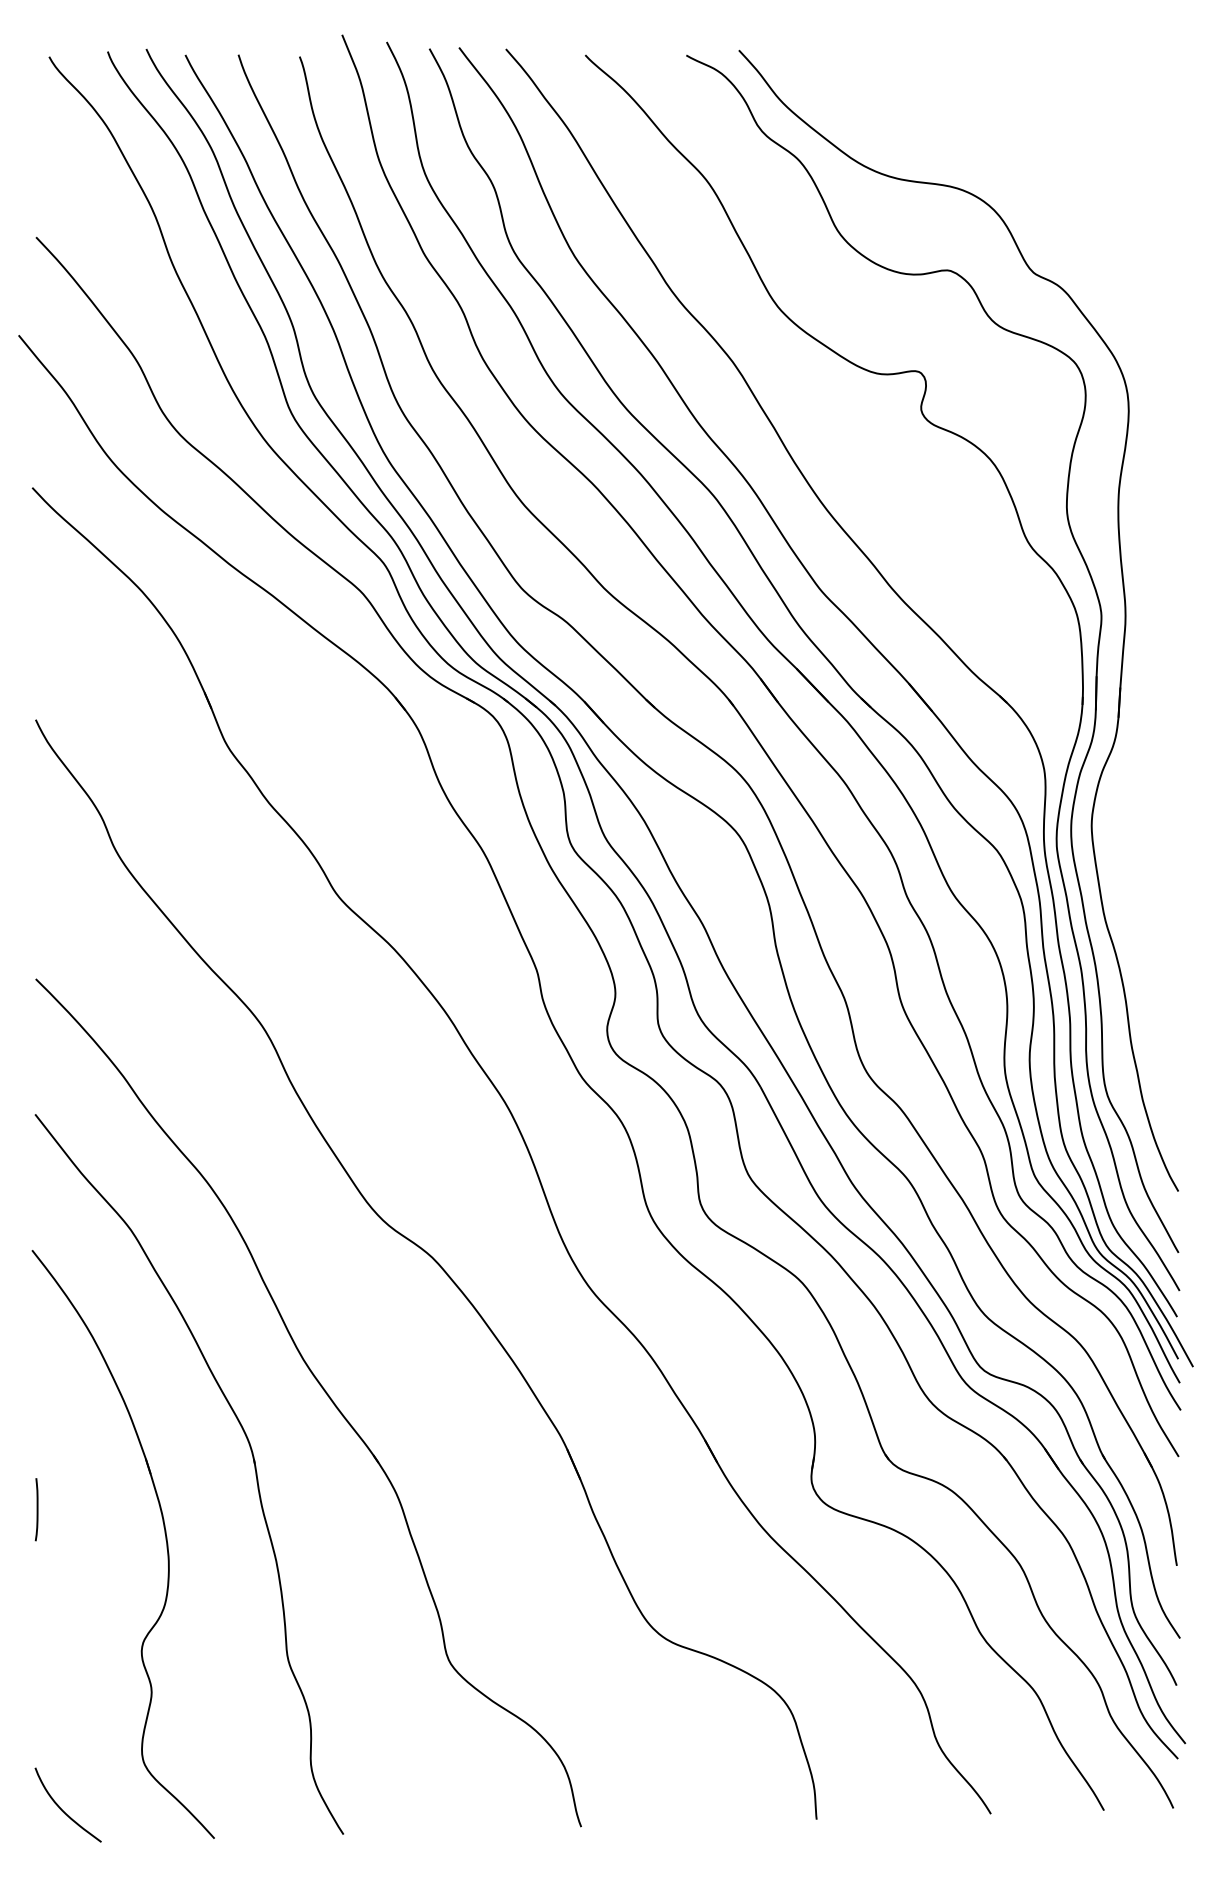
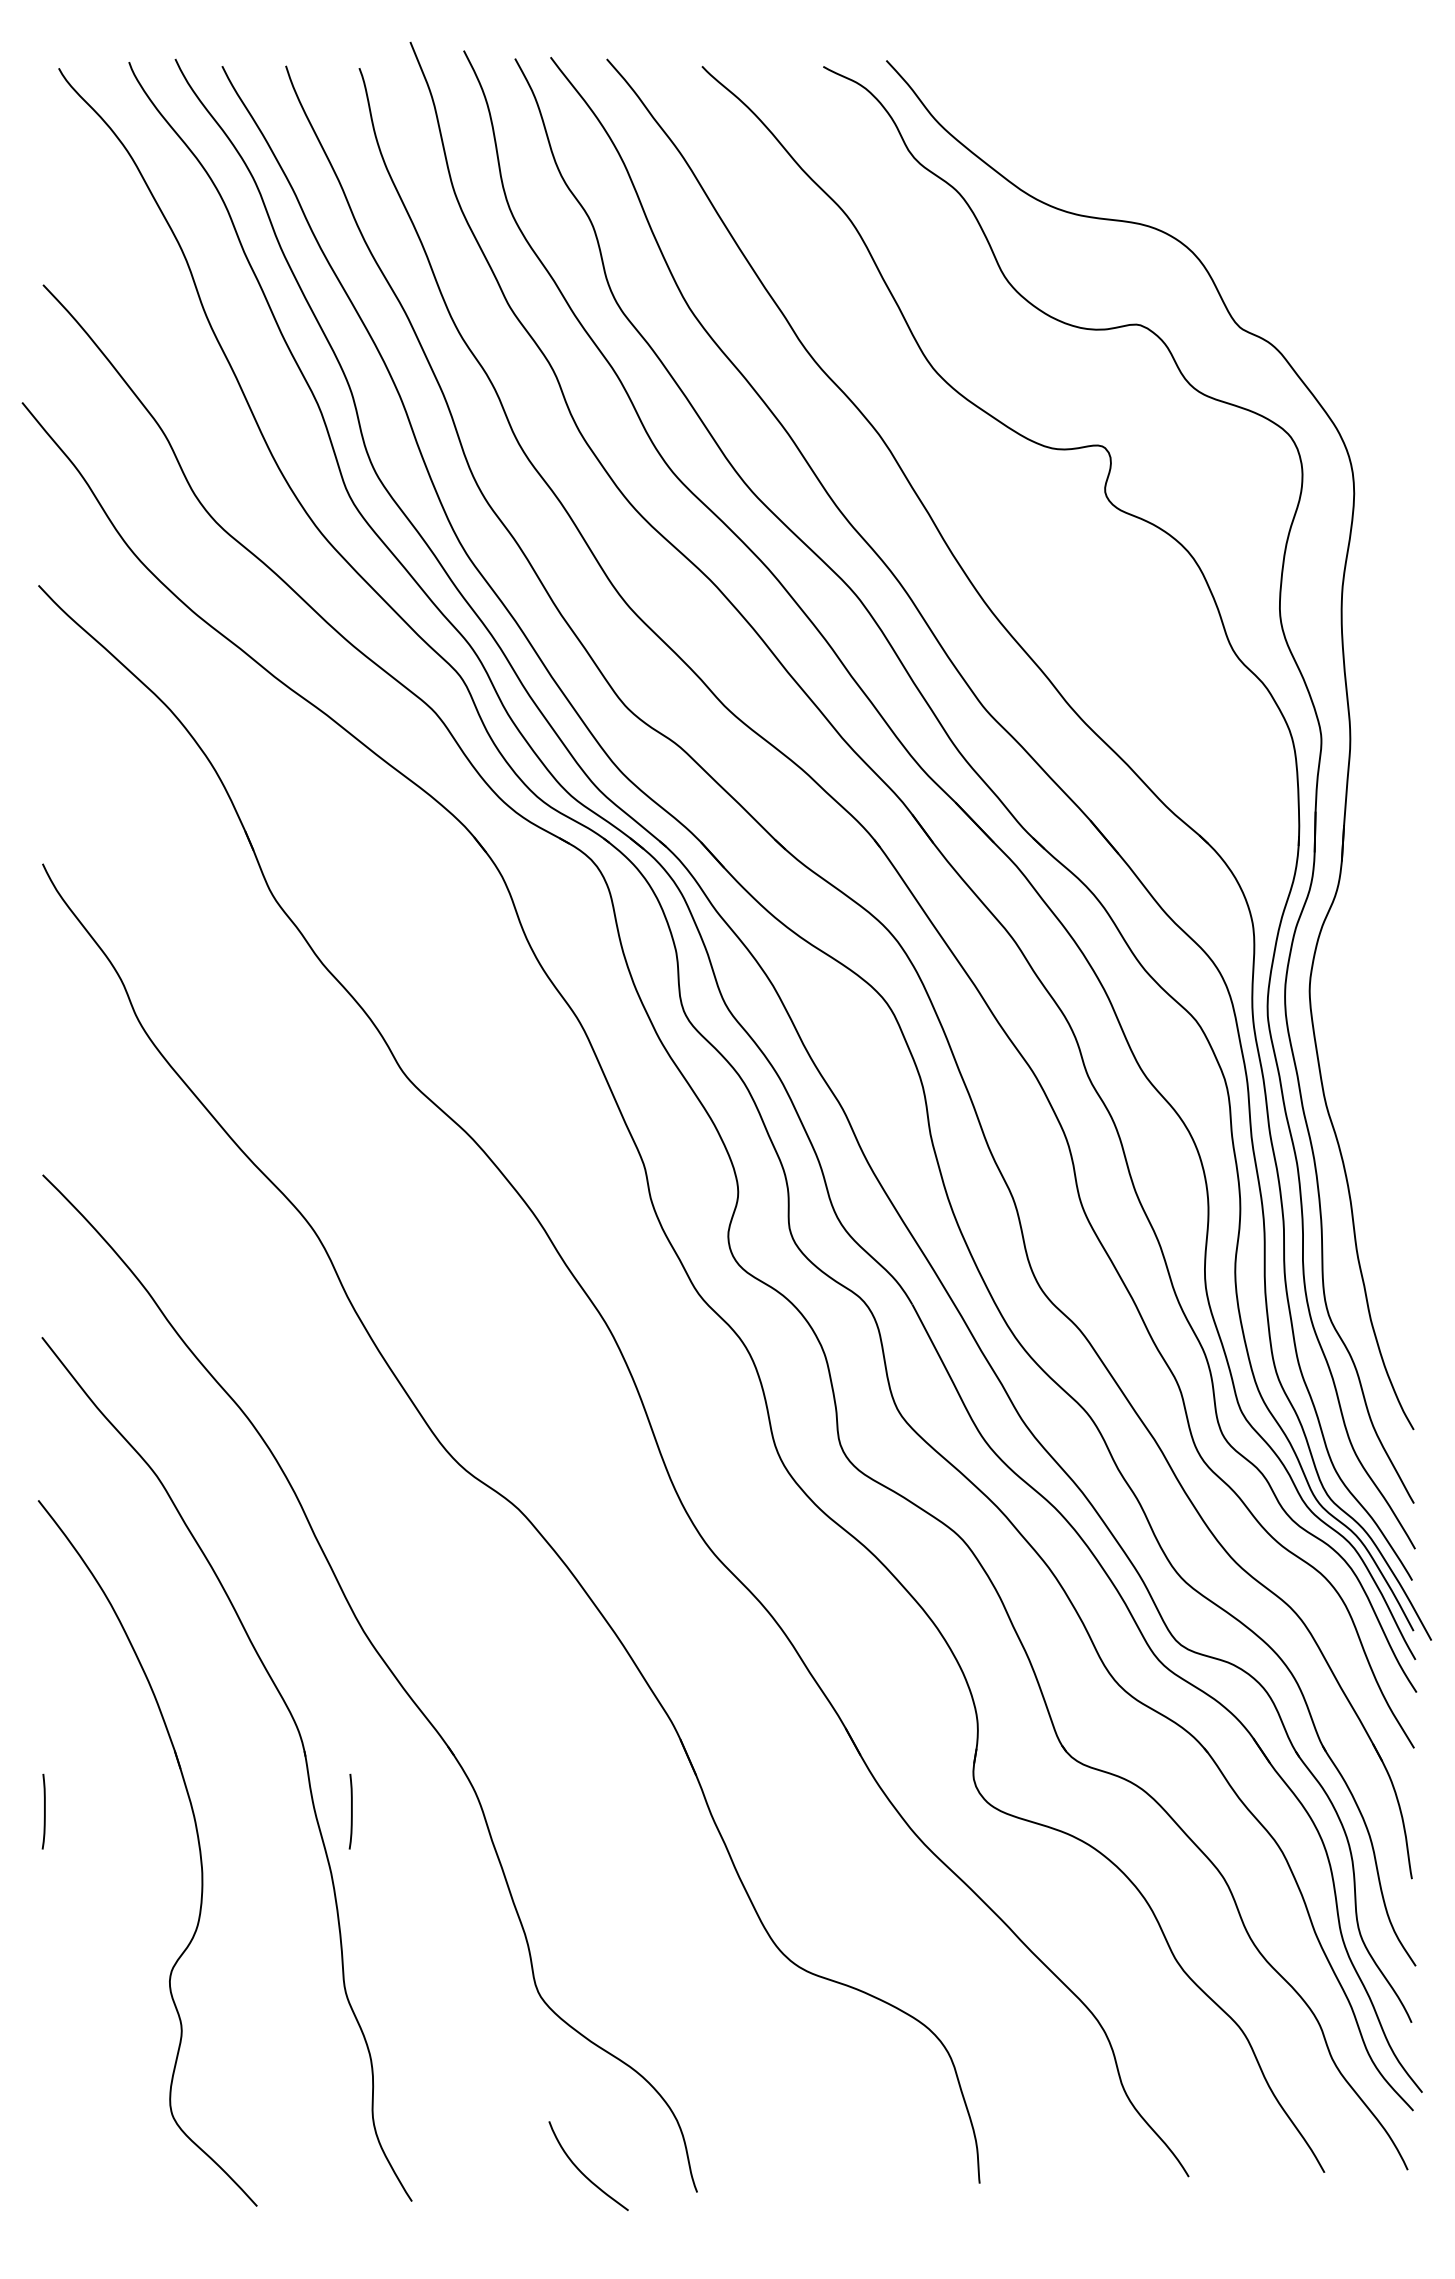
curve: (293, 1509) -> (351, 1811), added
curve: (62, 1809) -> (581, 2171), moved

